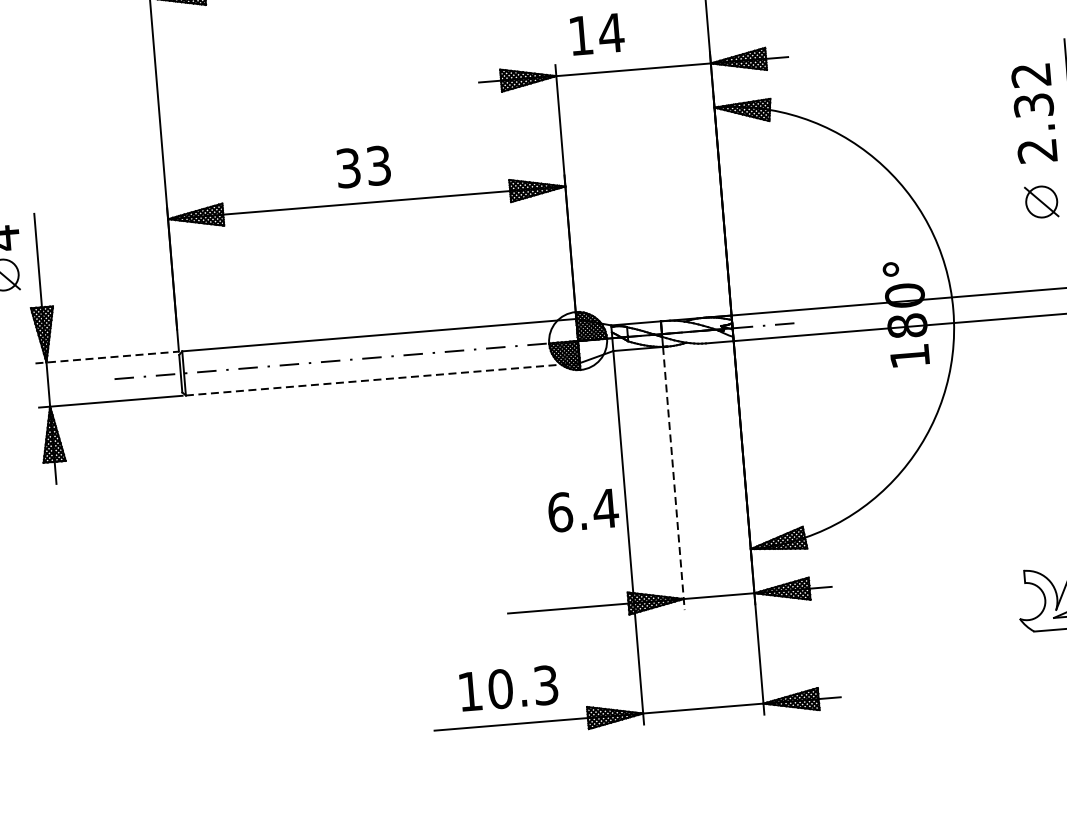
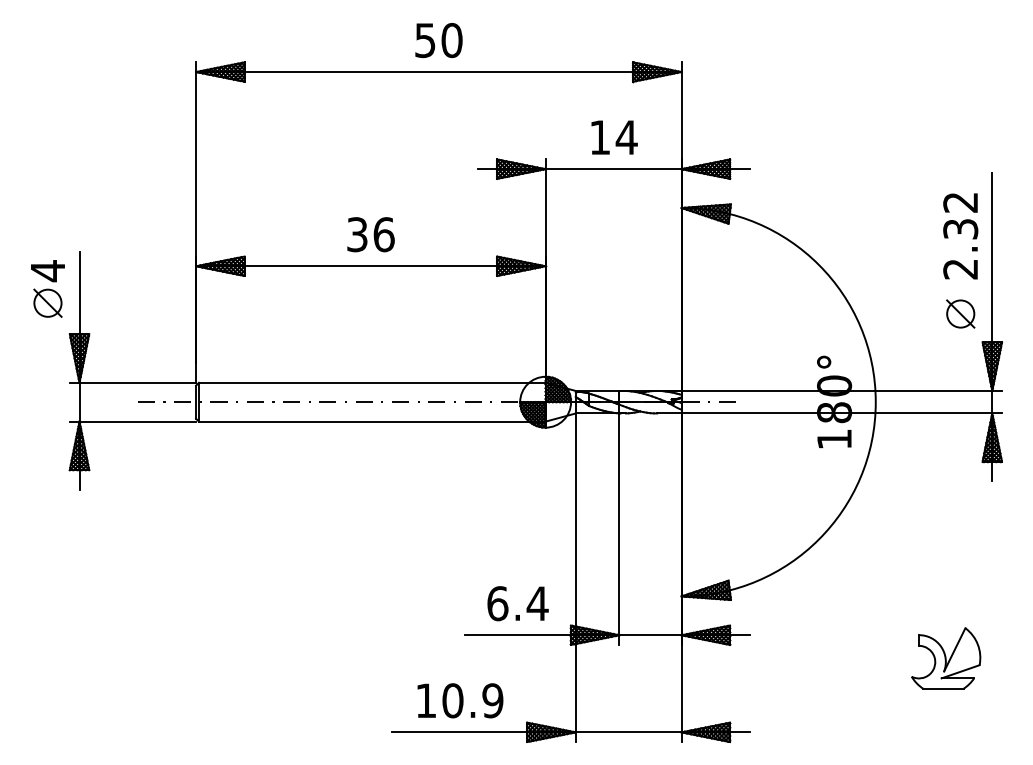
text: (597, 34) -> (614, 137), moved
text: (378, 165) -> (383, 234), 33 -> 36
line: (107, 357) -> (133, 382), dashed -> solid
line: (383, 379) -> (372, 421), dashed -> solid
line: (673, 478) -> (619, 529), dashed -> solid
text: (582, 510) -> (517, 603), moved
text: (545, 685) -> (492, 700), 10.3 -> 10.9

